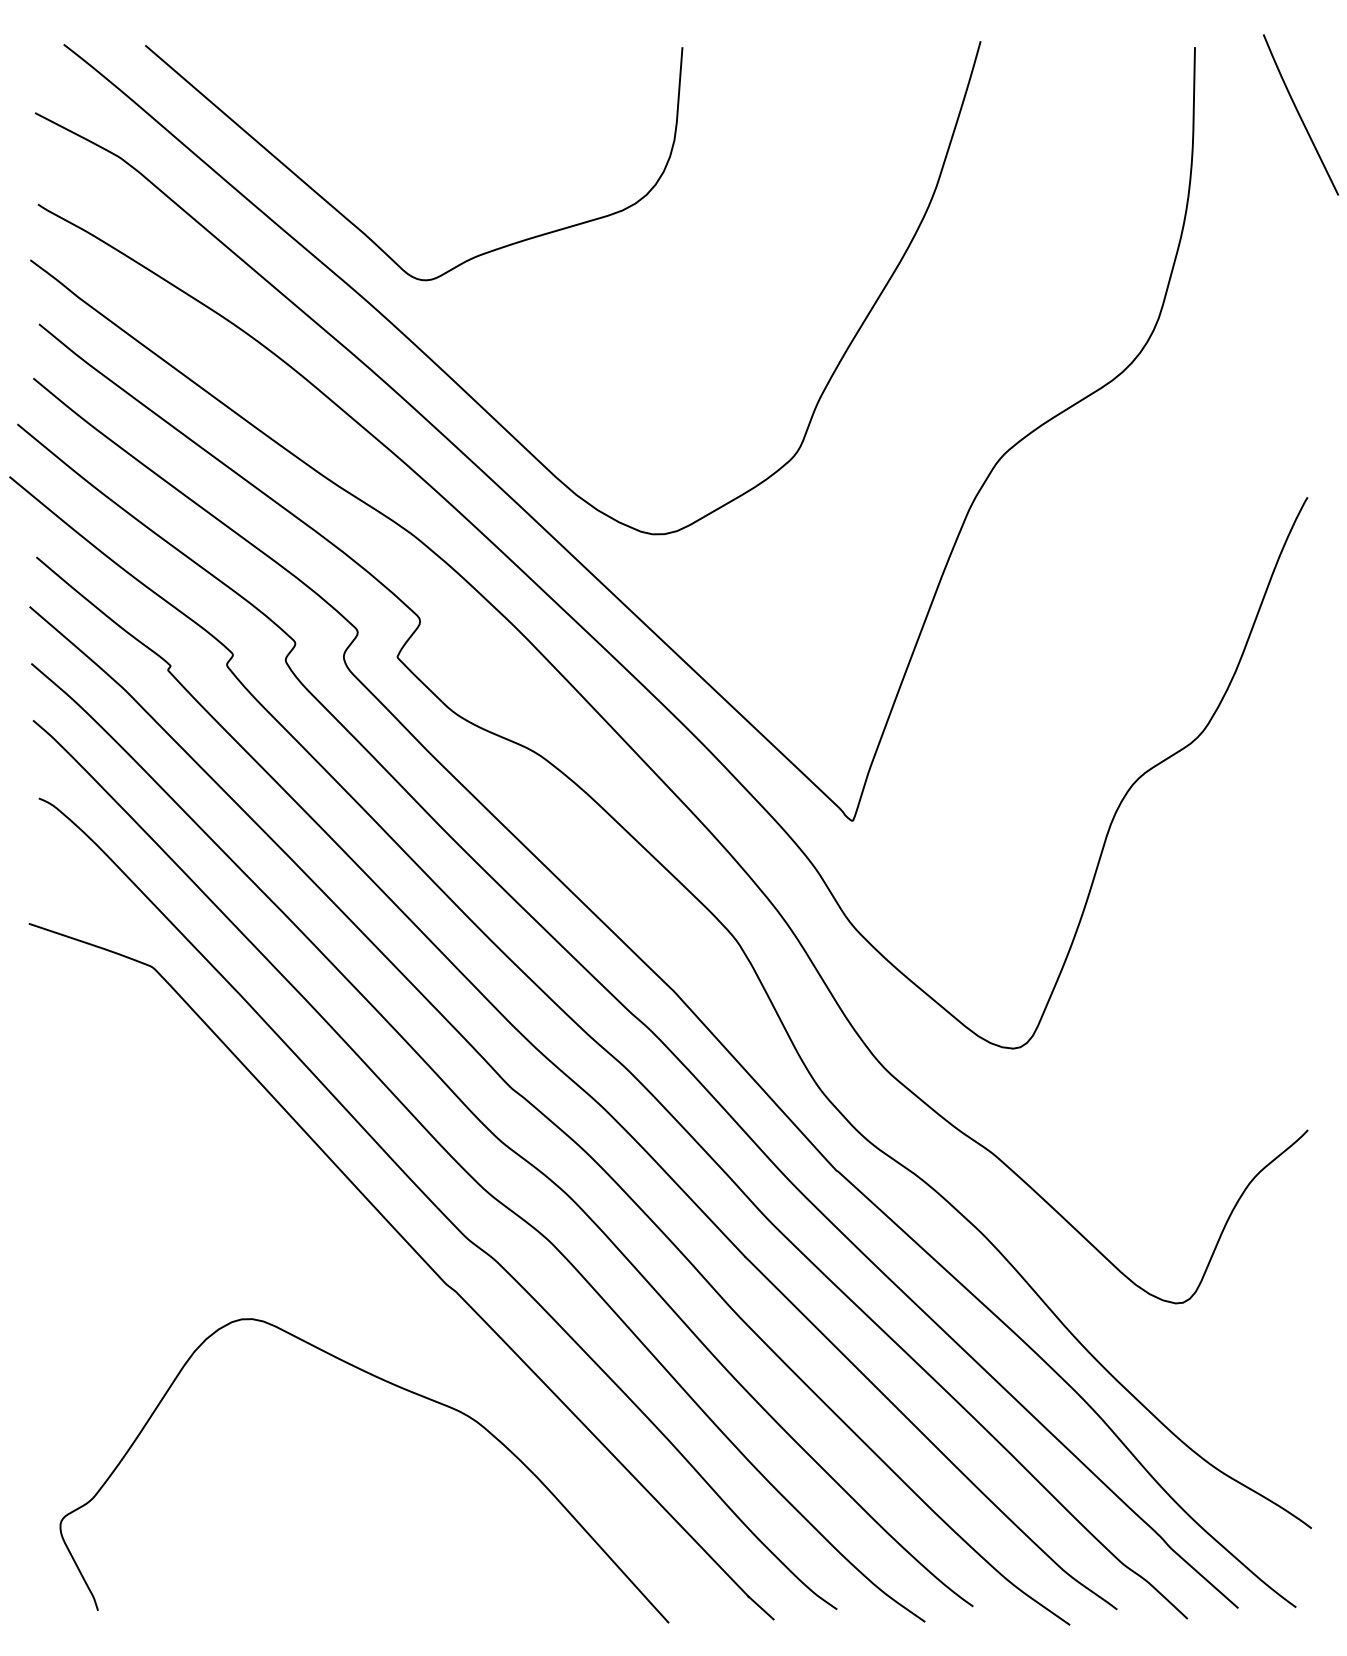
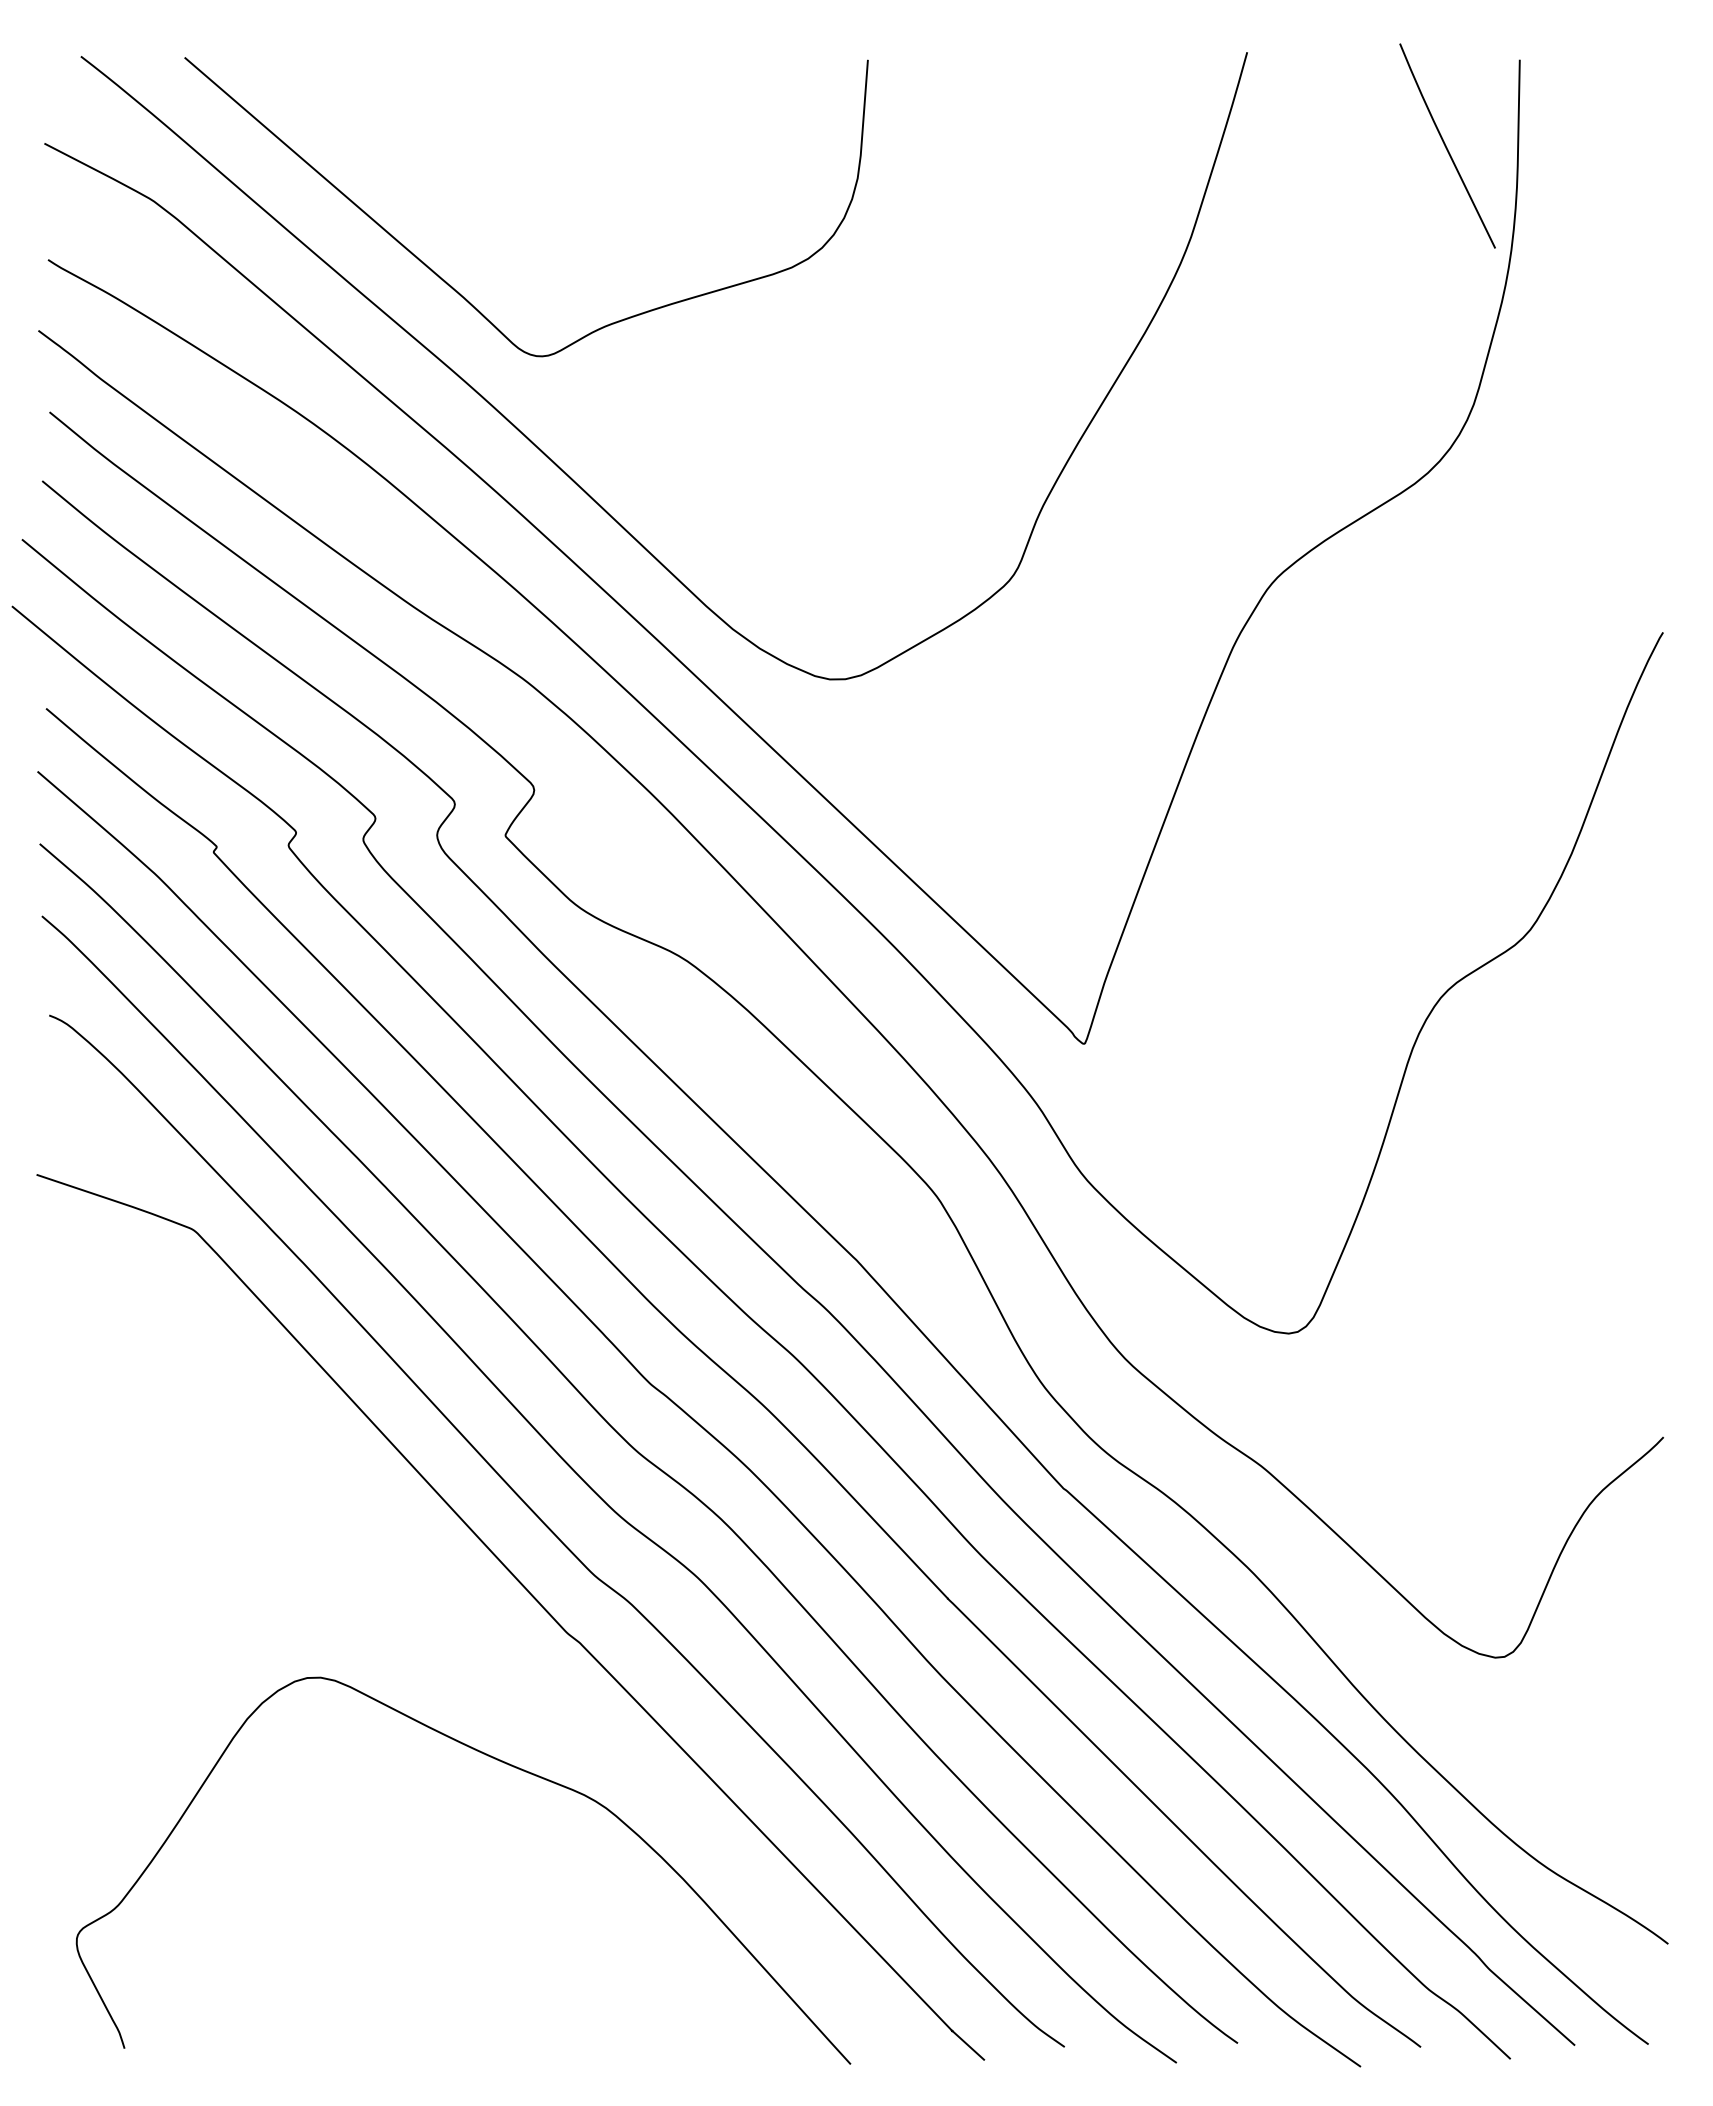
curve: (1300, 114) -> (1446, 145), moved

